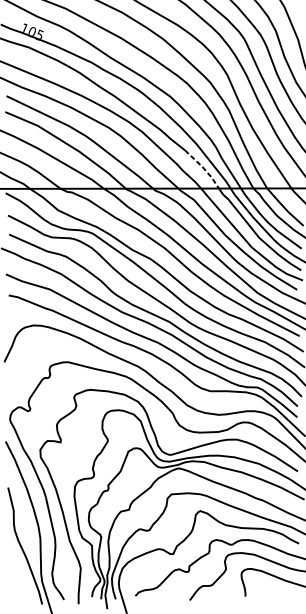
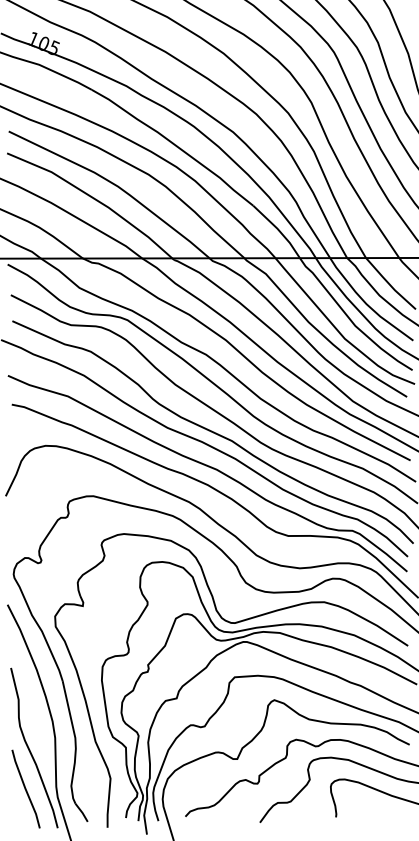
line: (204, 168) -> (279, 230), dashed -> solid
line: (18, 575) -> (25, 788), added

